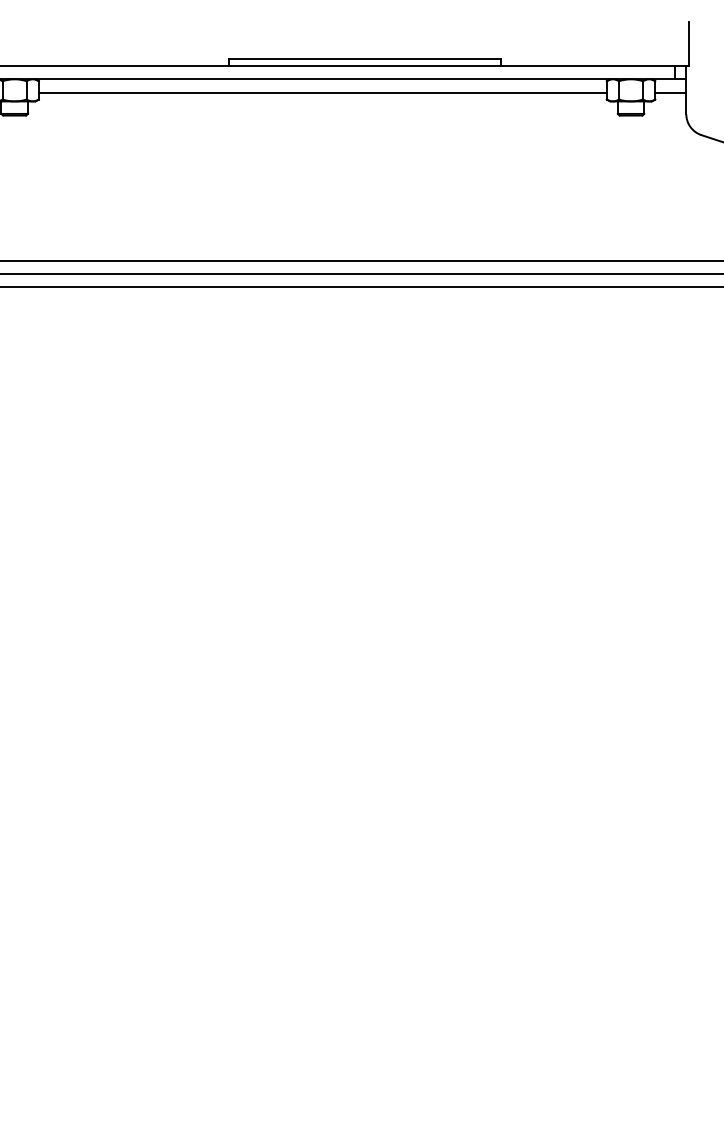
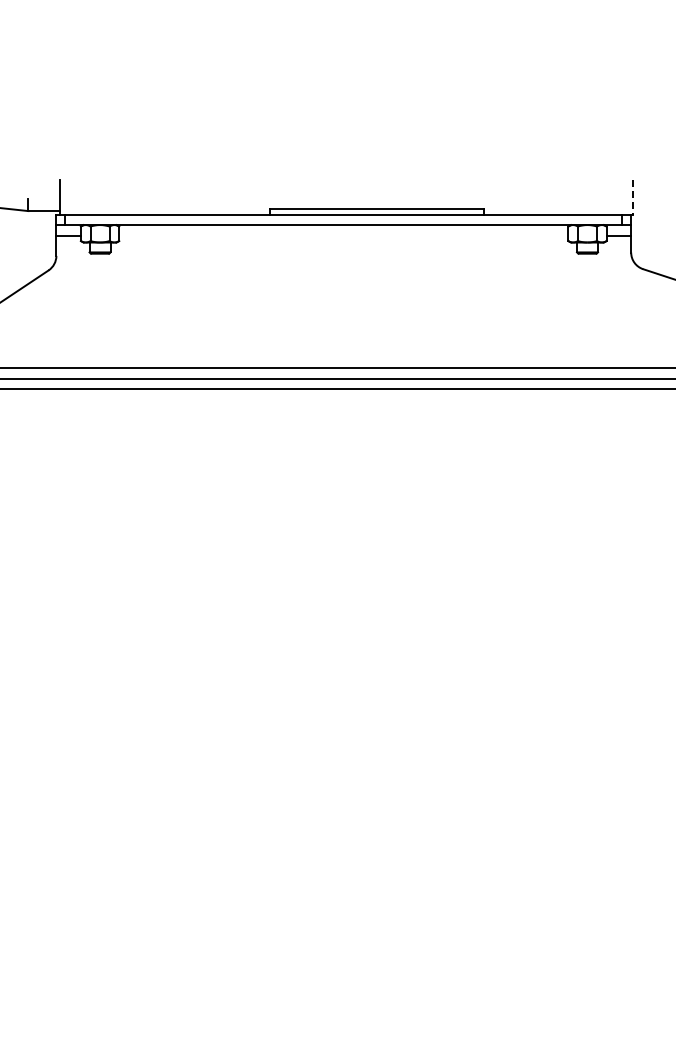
line: (687, 44) -> (632, 197), solid -> dashed
line: (322, 92) -> (343, 235), removed

